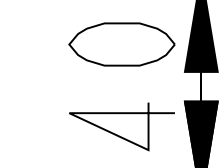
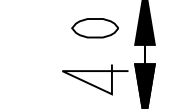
part: (120, 45) -> (94, 28), size x0.7

